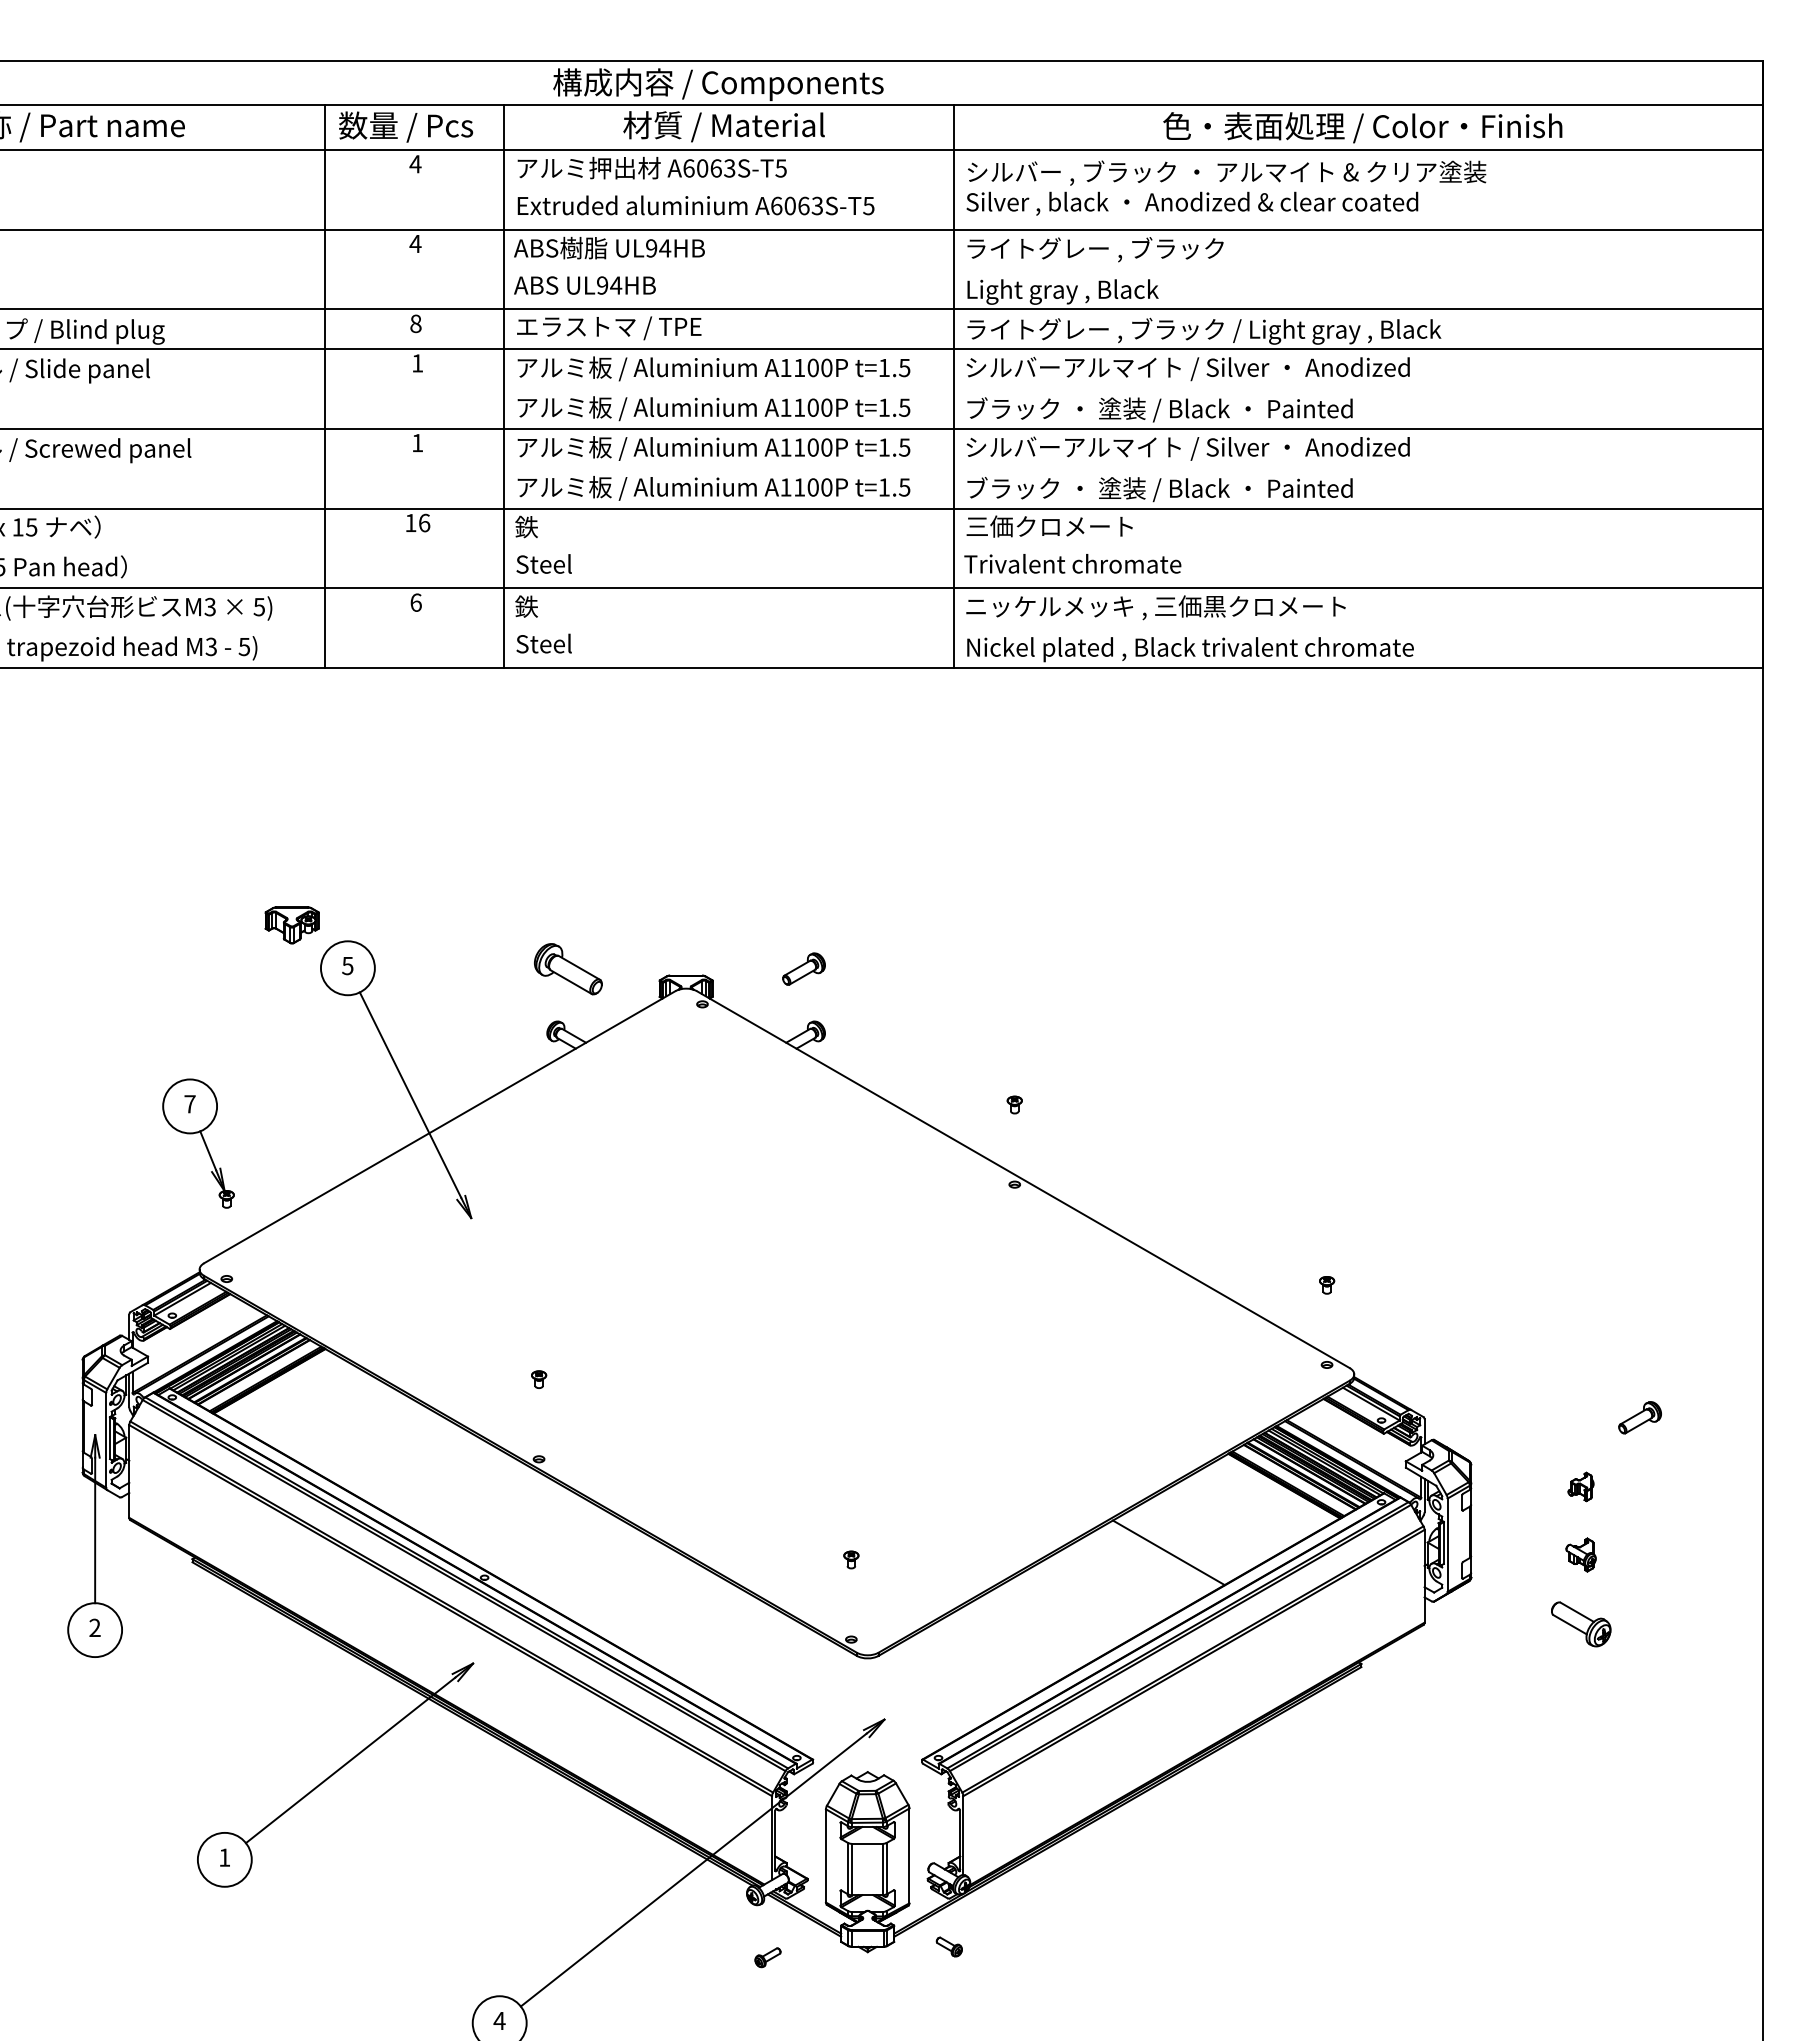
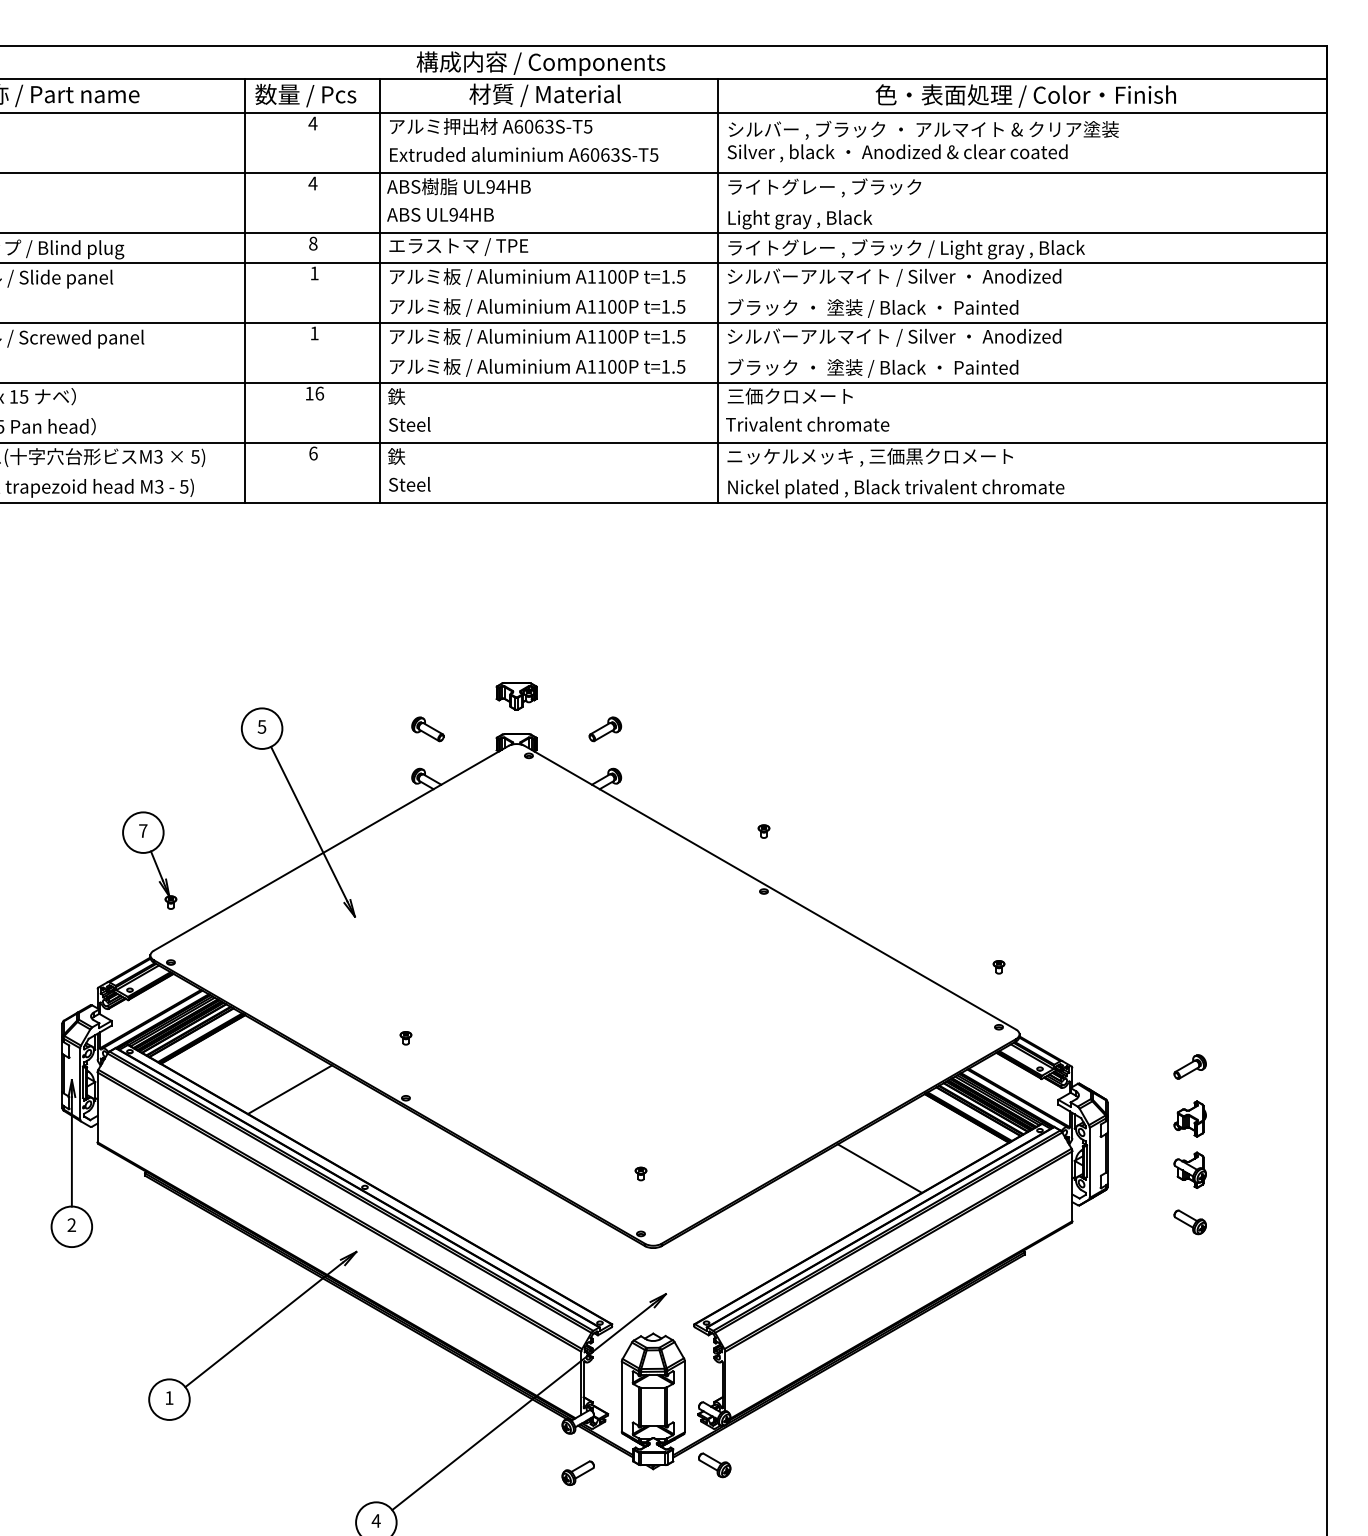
part: (291, 925) -> (516, 696), moved
part: (567, 968) -> (427, 728), size x0.62
part: (1639, 1417) -> (1189, 1066), moved
line: (384, 1447) -> (289, 1089), added
part: (1580, 1486) -> (1189, 1118), size x1.67
part: (1580, 1554) -> (1189, 1169), size x1.43
part: (1580, 1623) -> (1189, 1221), size x0.71
part: (949, 1946) -> (714, 1464), size x1.67
part: (767, 1957) -> (577, 1473), size x1.67

